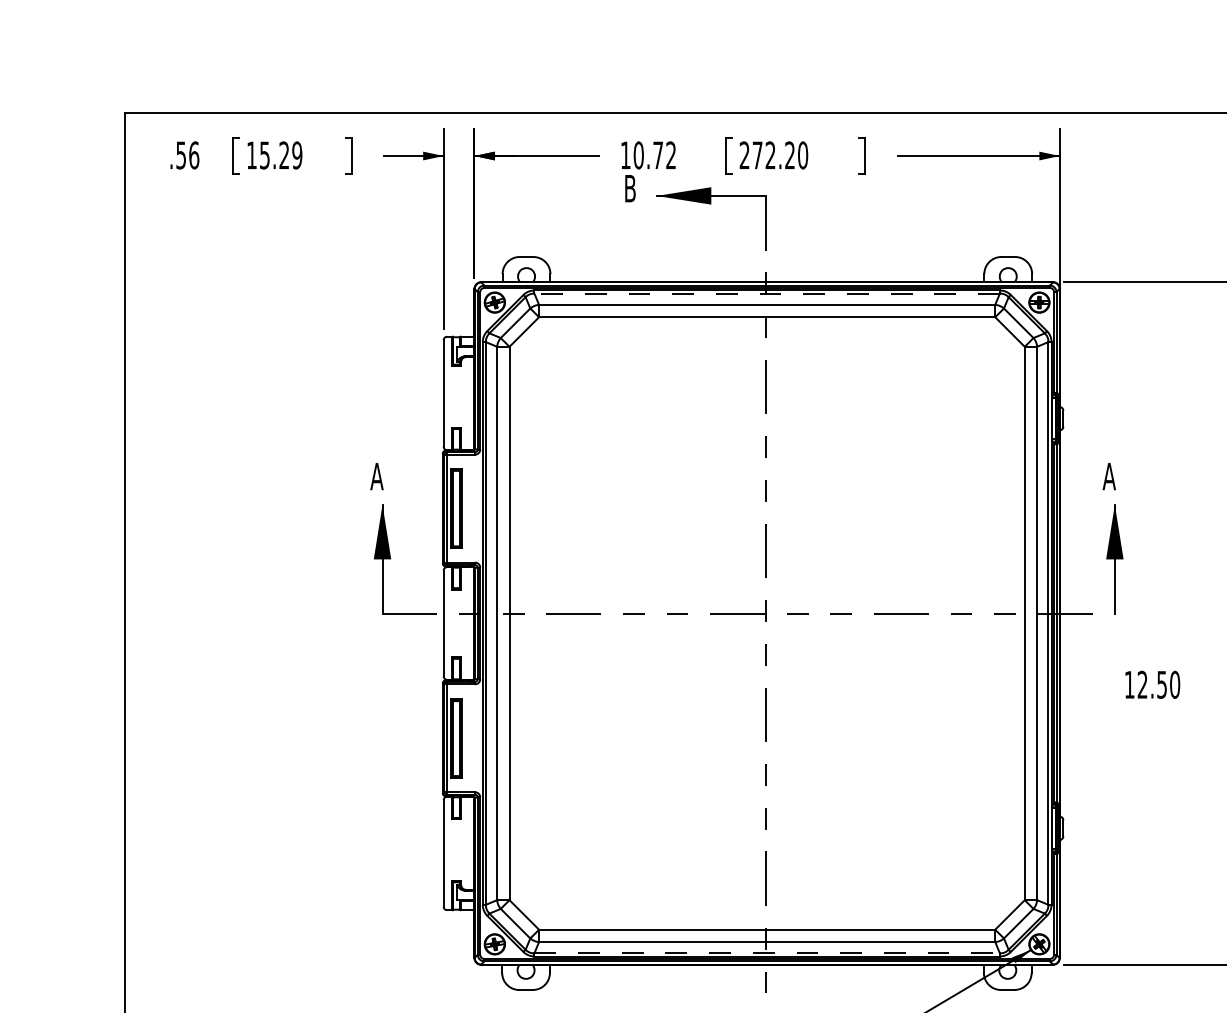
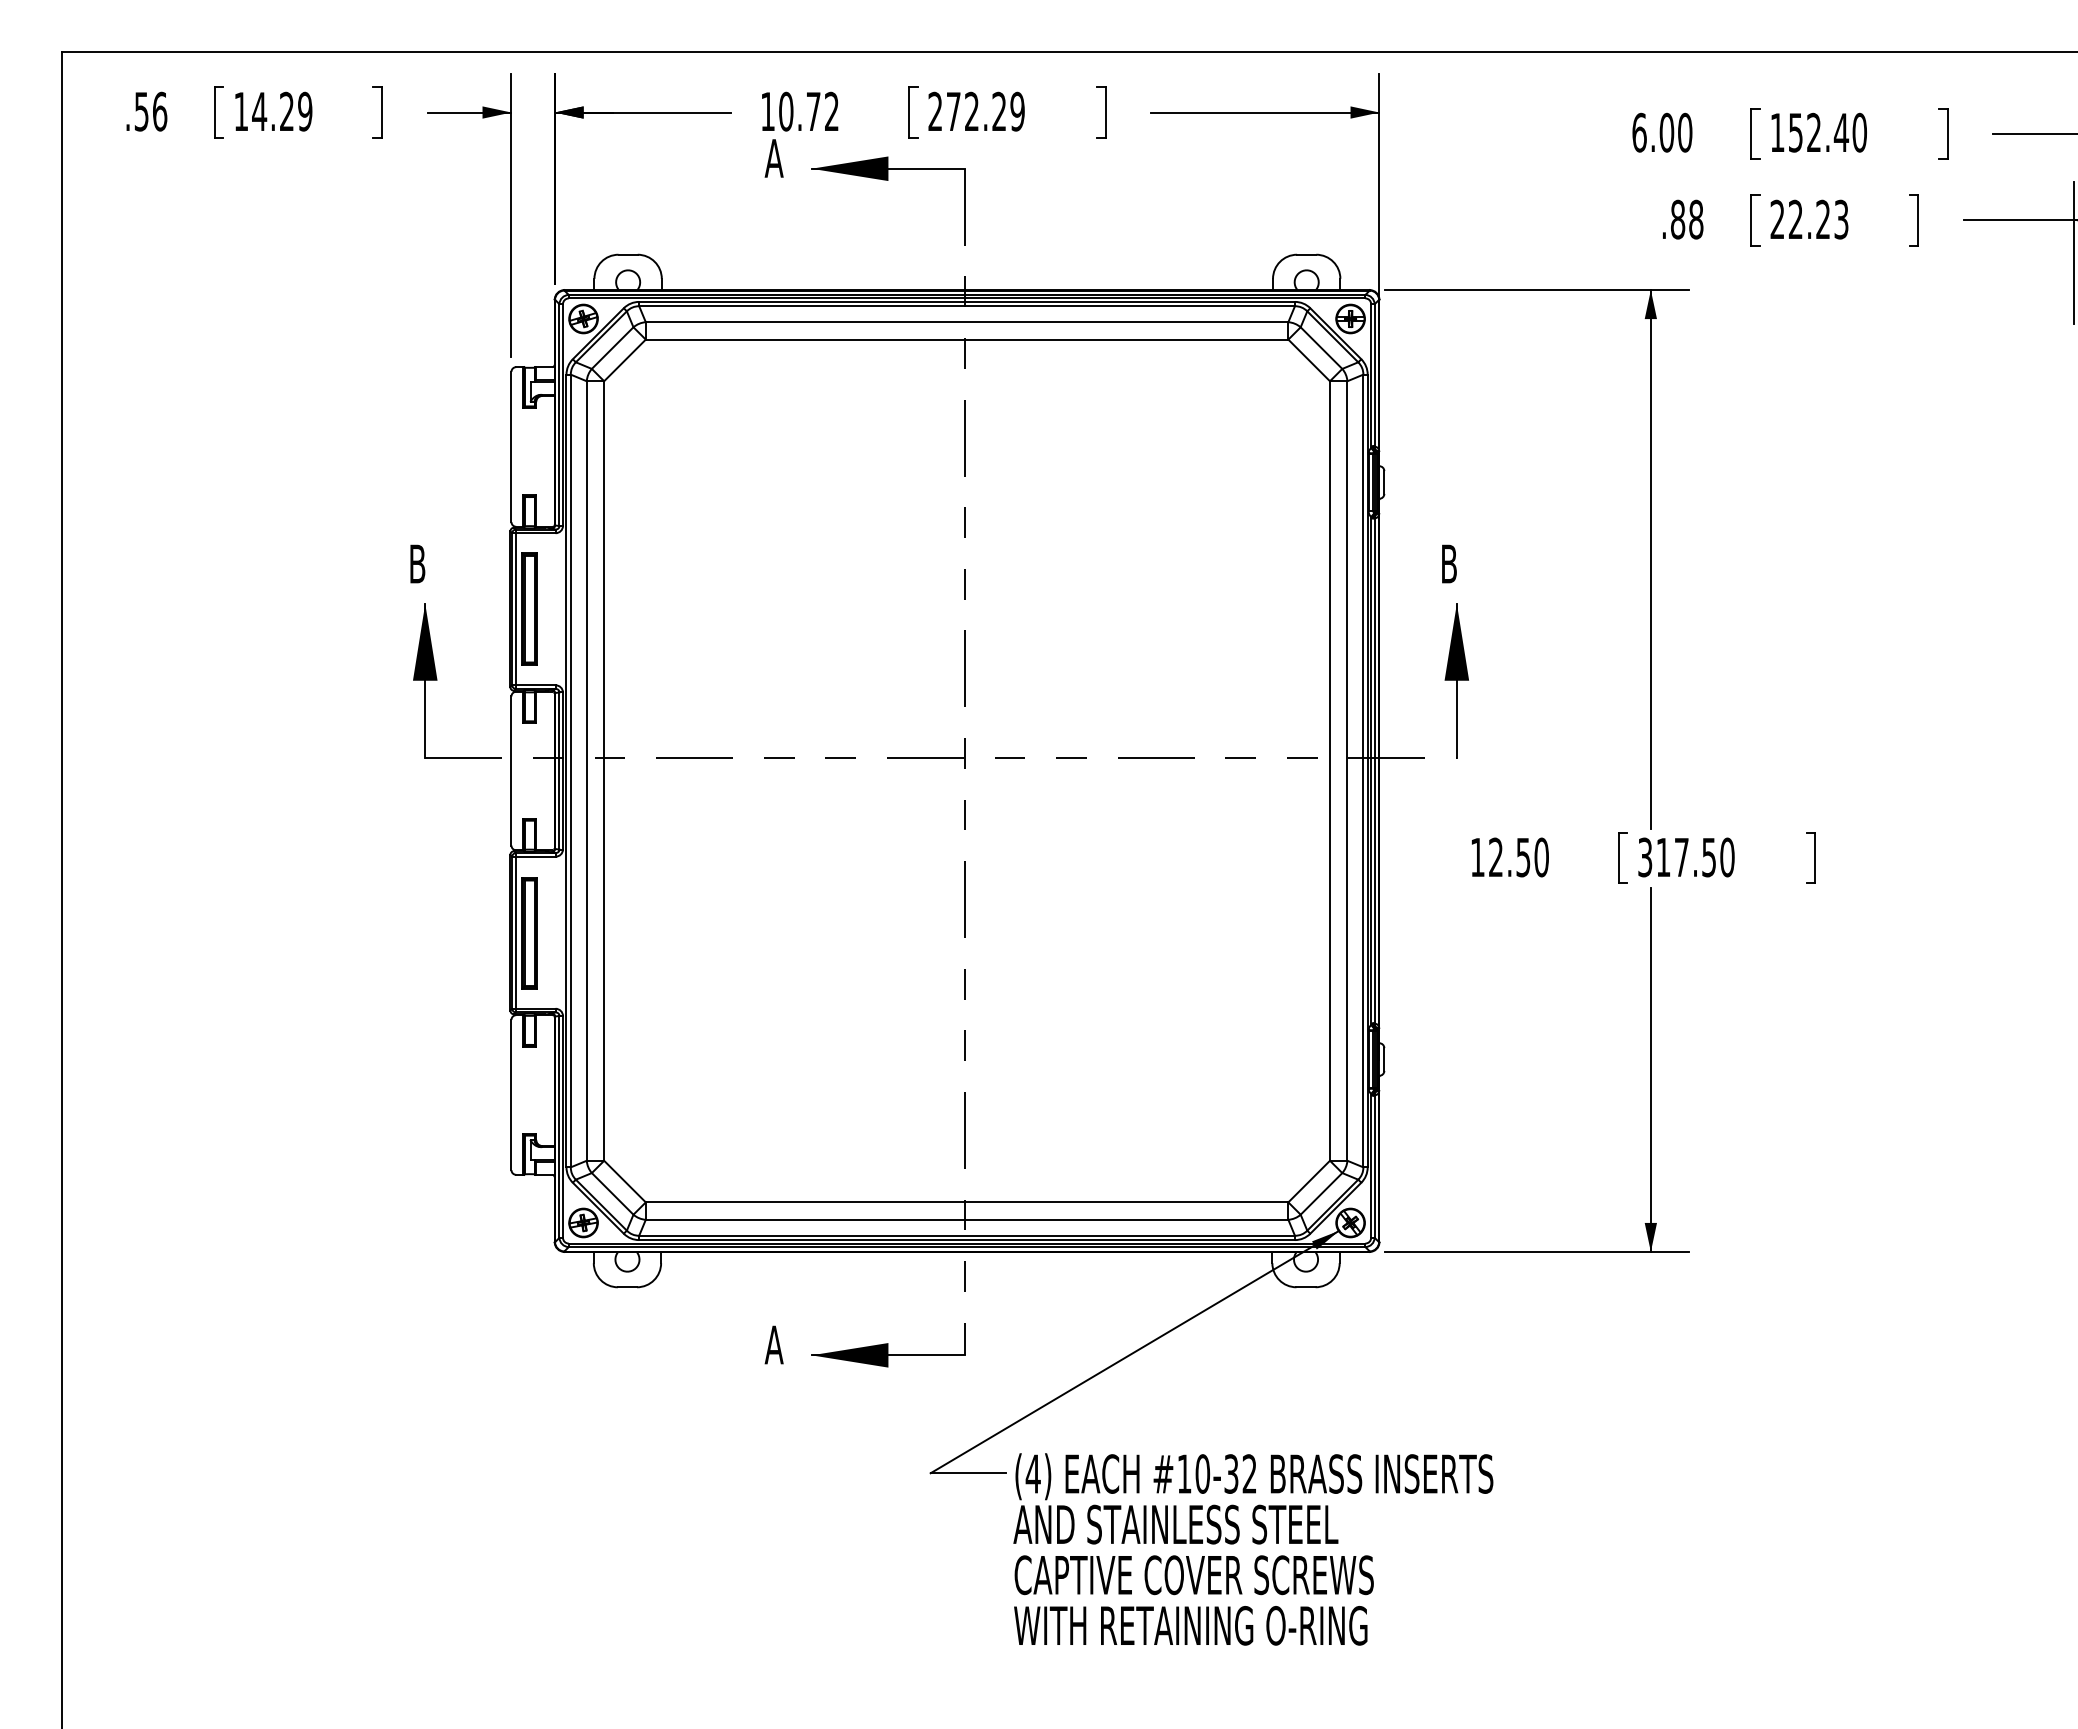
text: (264, 155) -> (259, 111), 15.29 -> 14.29
text: (802, 155) -> (1017, 111), 272.20 -> 272.29
text: (629, 188) -> (773, 158), B -> A
line: (767, 293) -> (967, 306), dashed -> solid
text: (377, 476) -> (417, 563), A -> B
text: (1108, 476) -> (1448, 563), A -> B
line: (767, 953) -> (967, 1235), dashed -> solid

